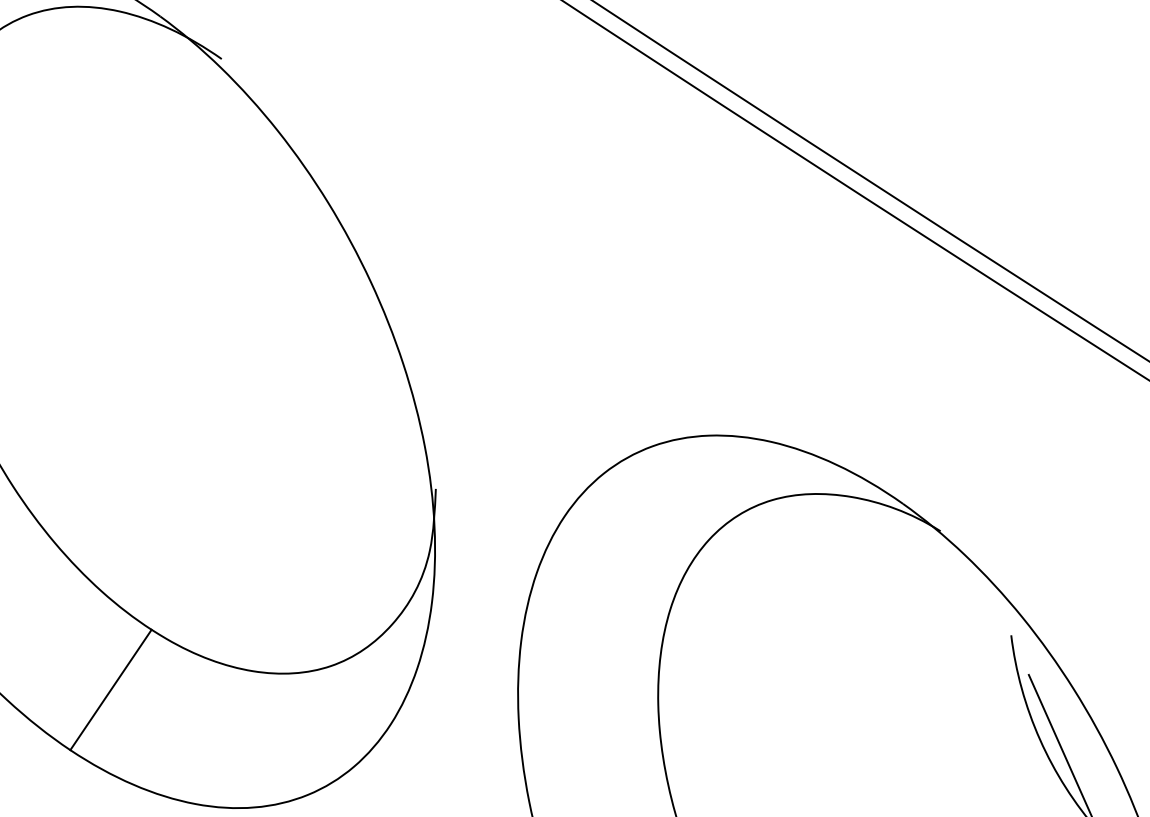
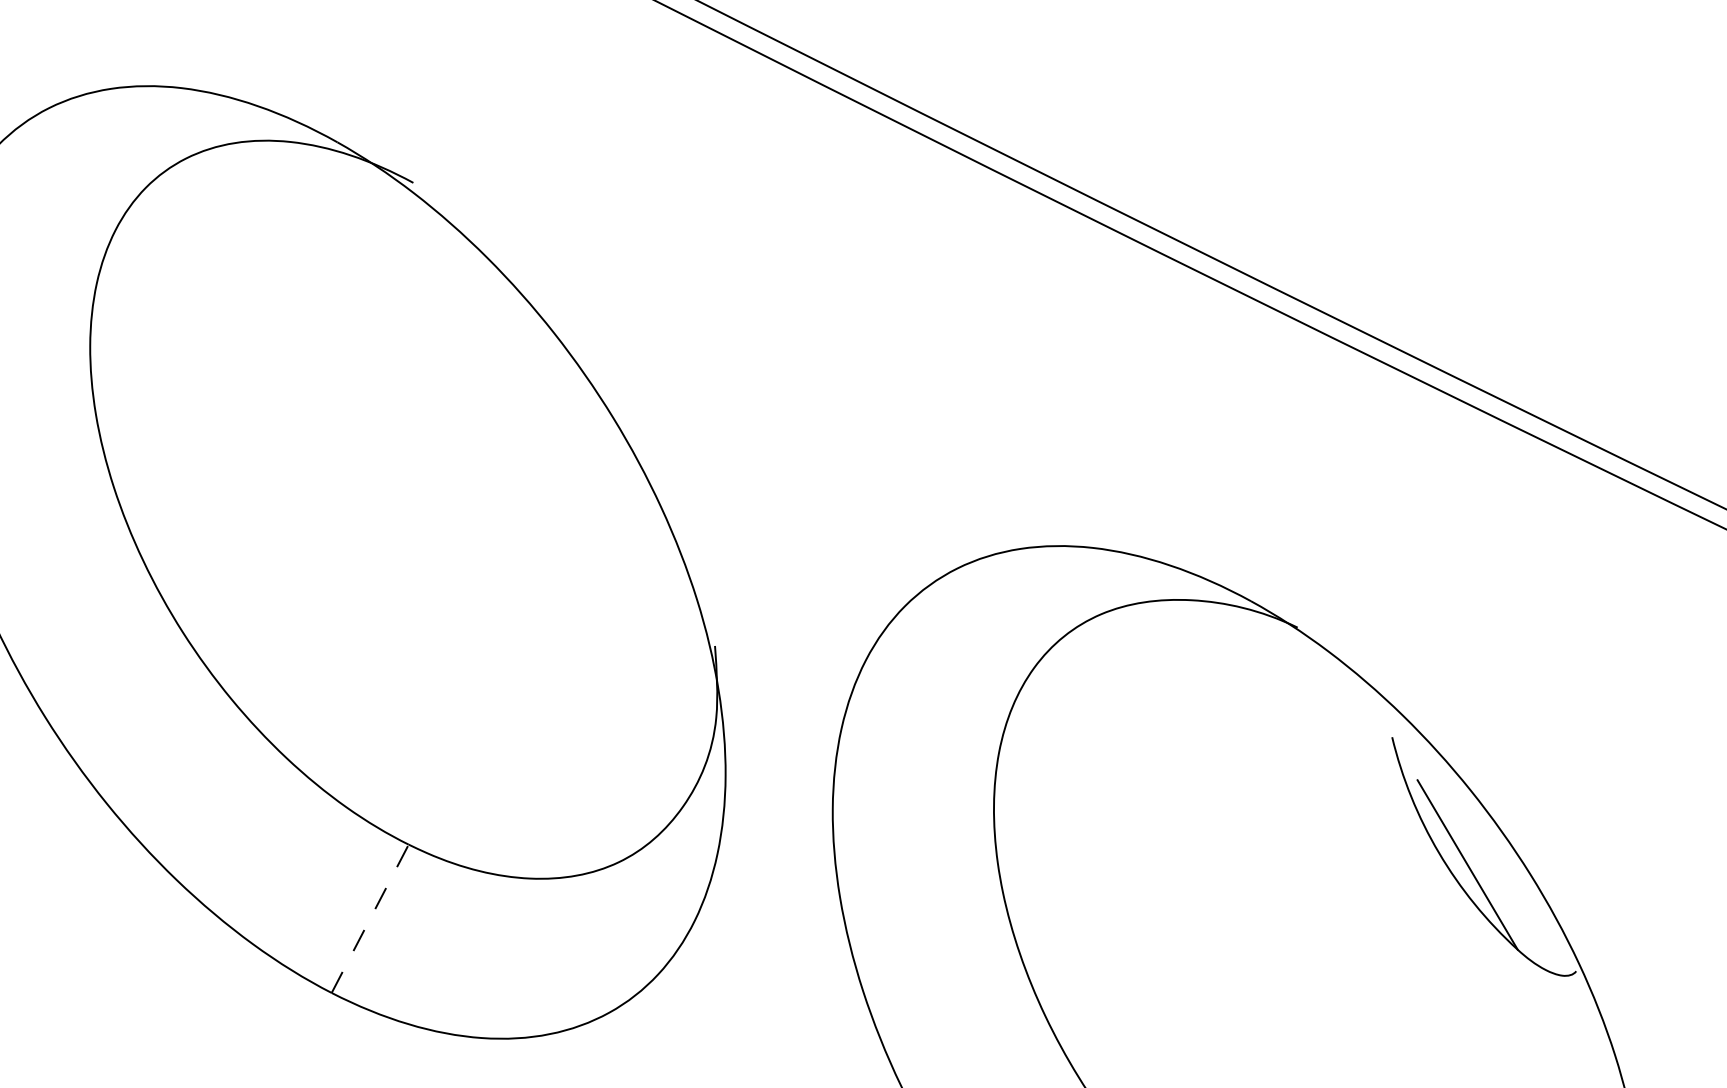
line: (111, 689) -> (370, 918), solid -> dashed

